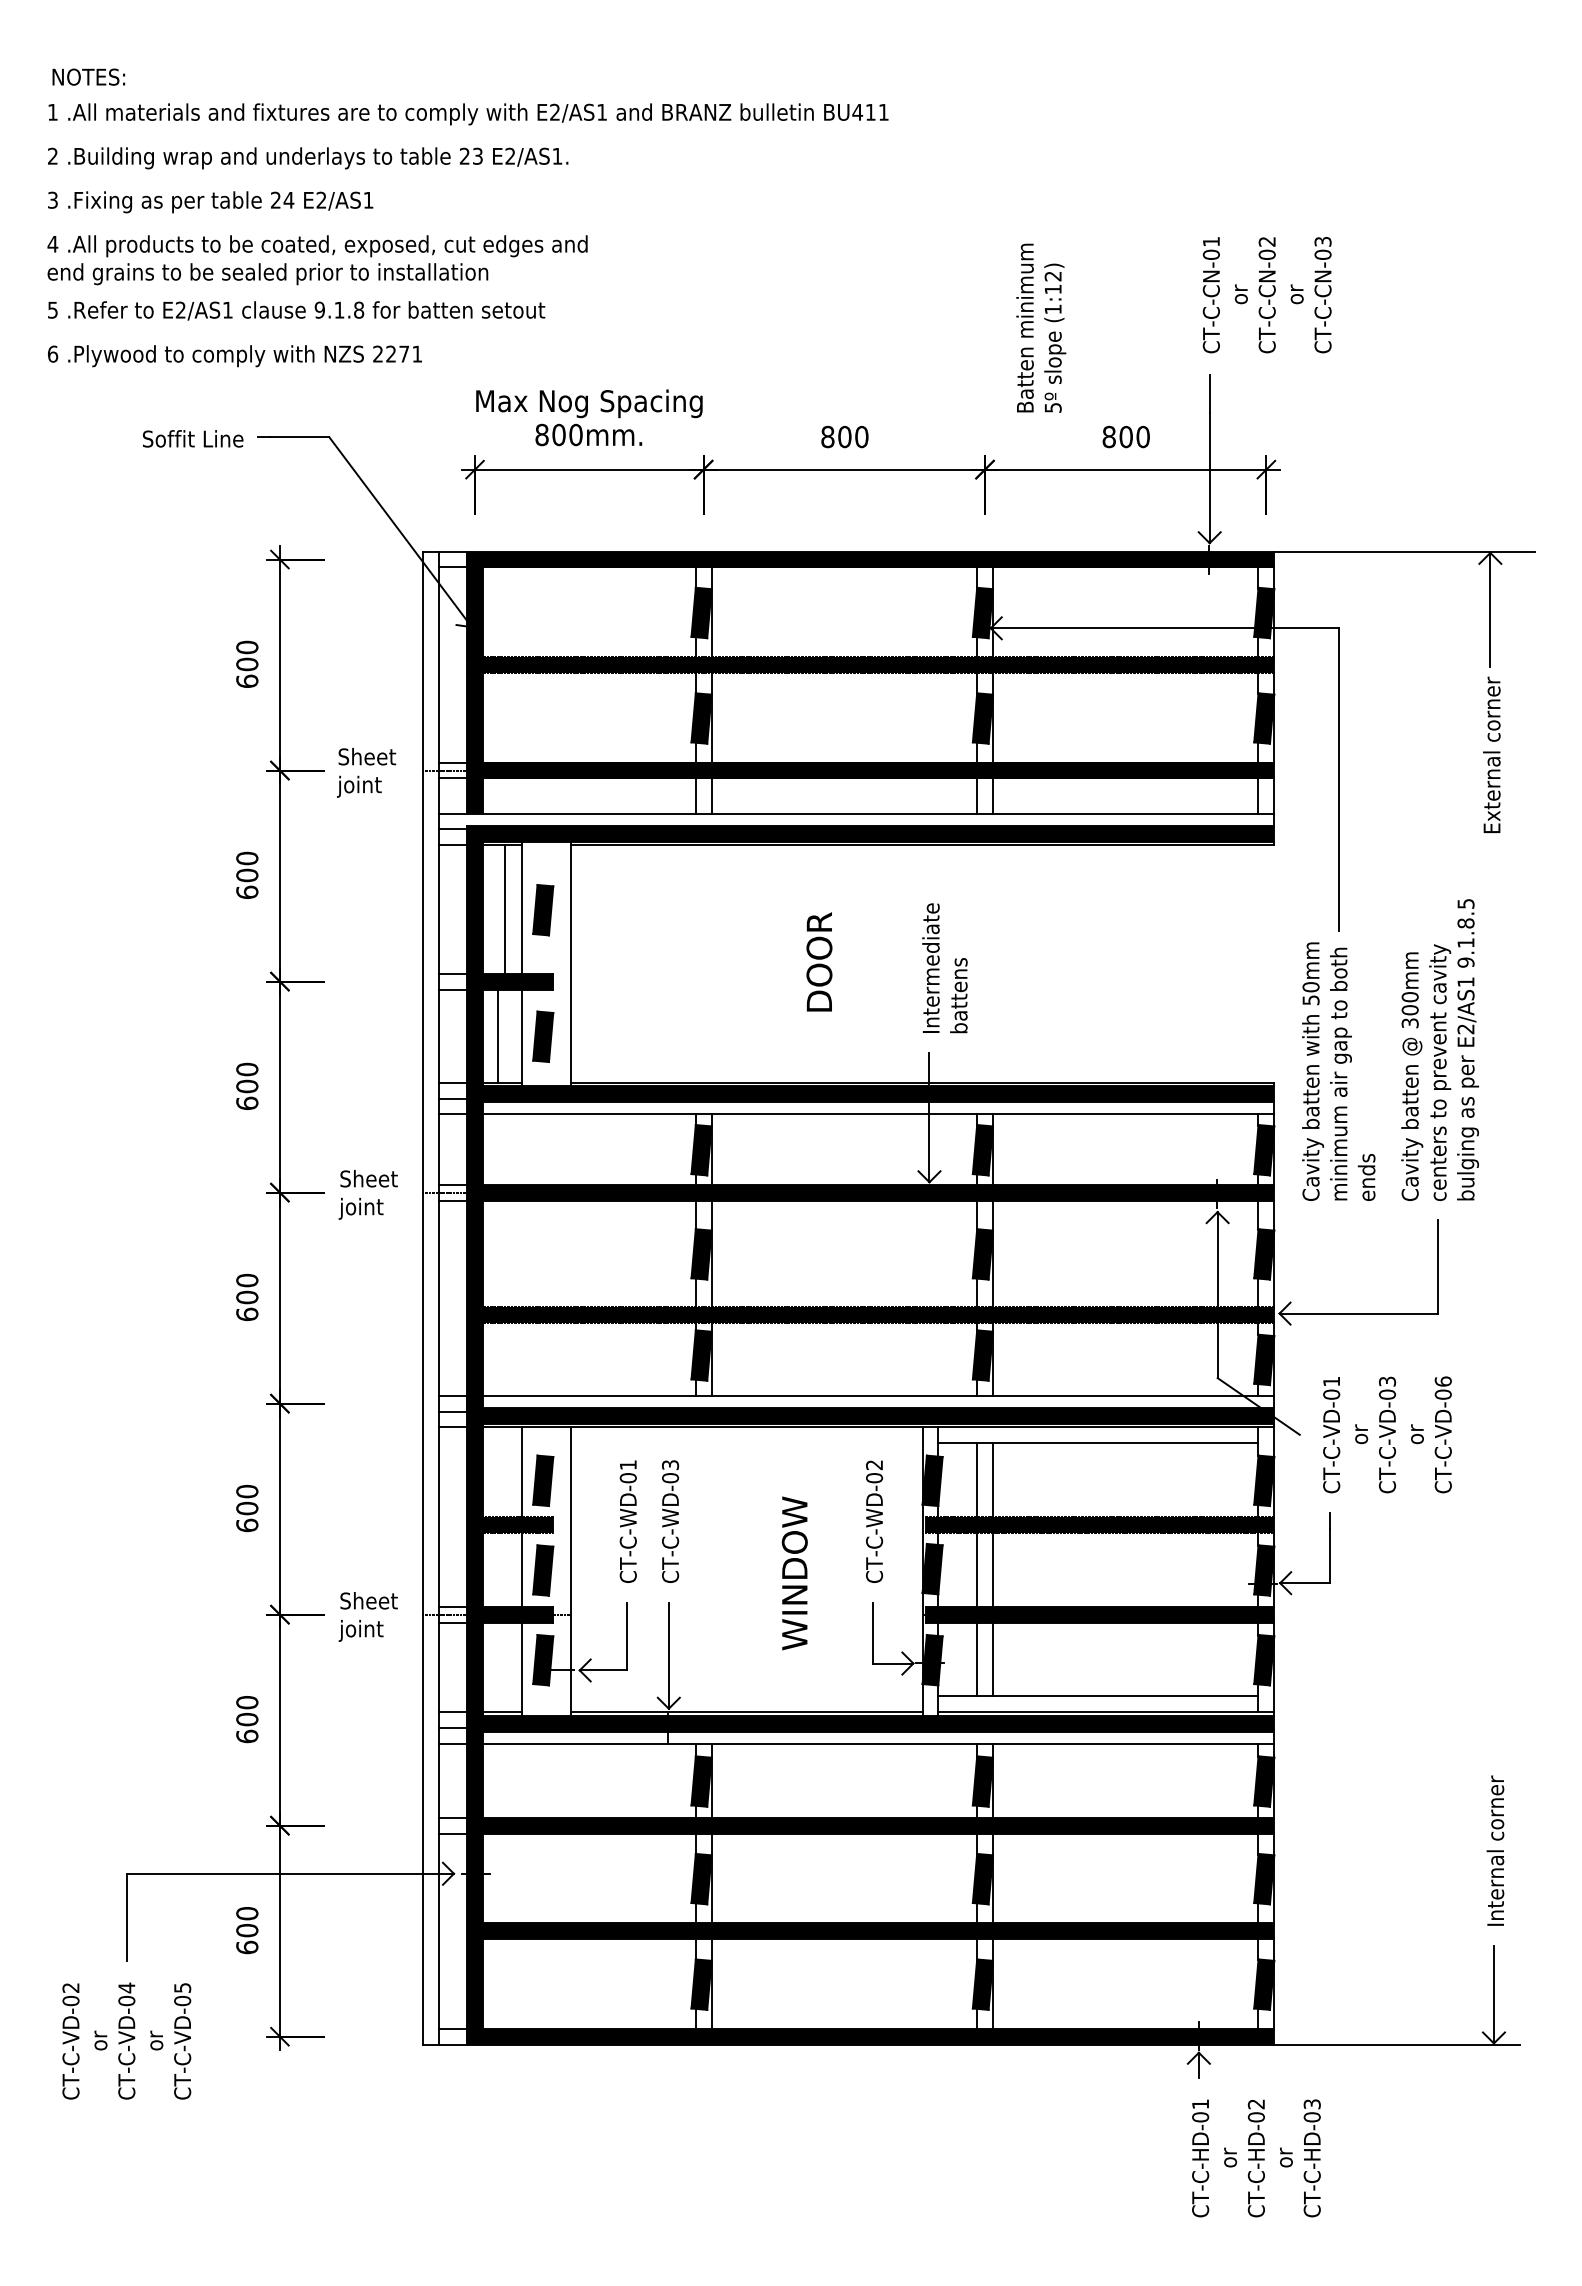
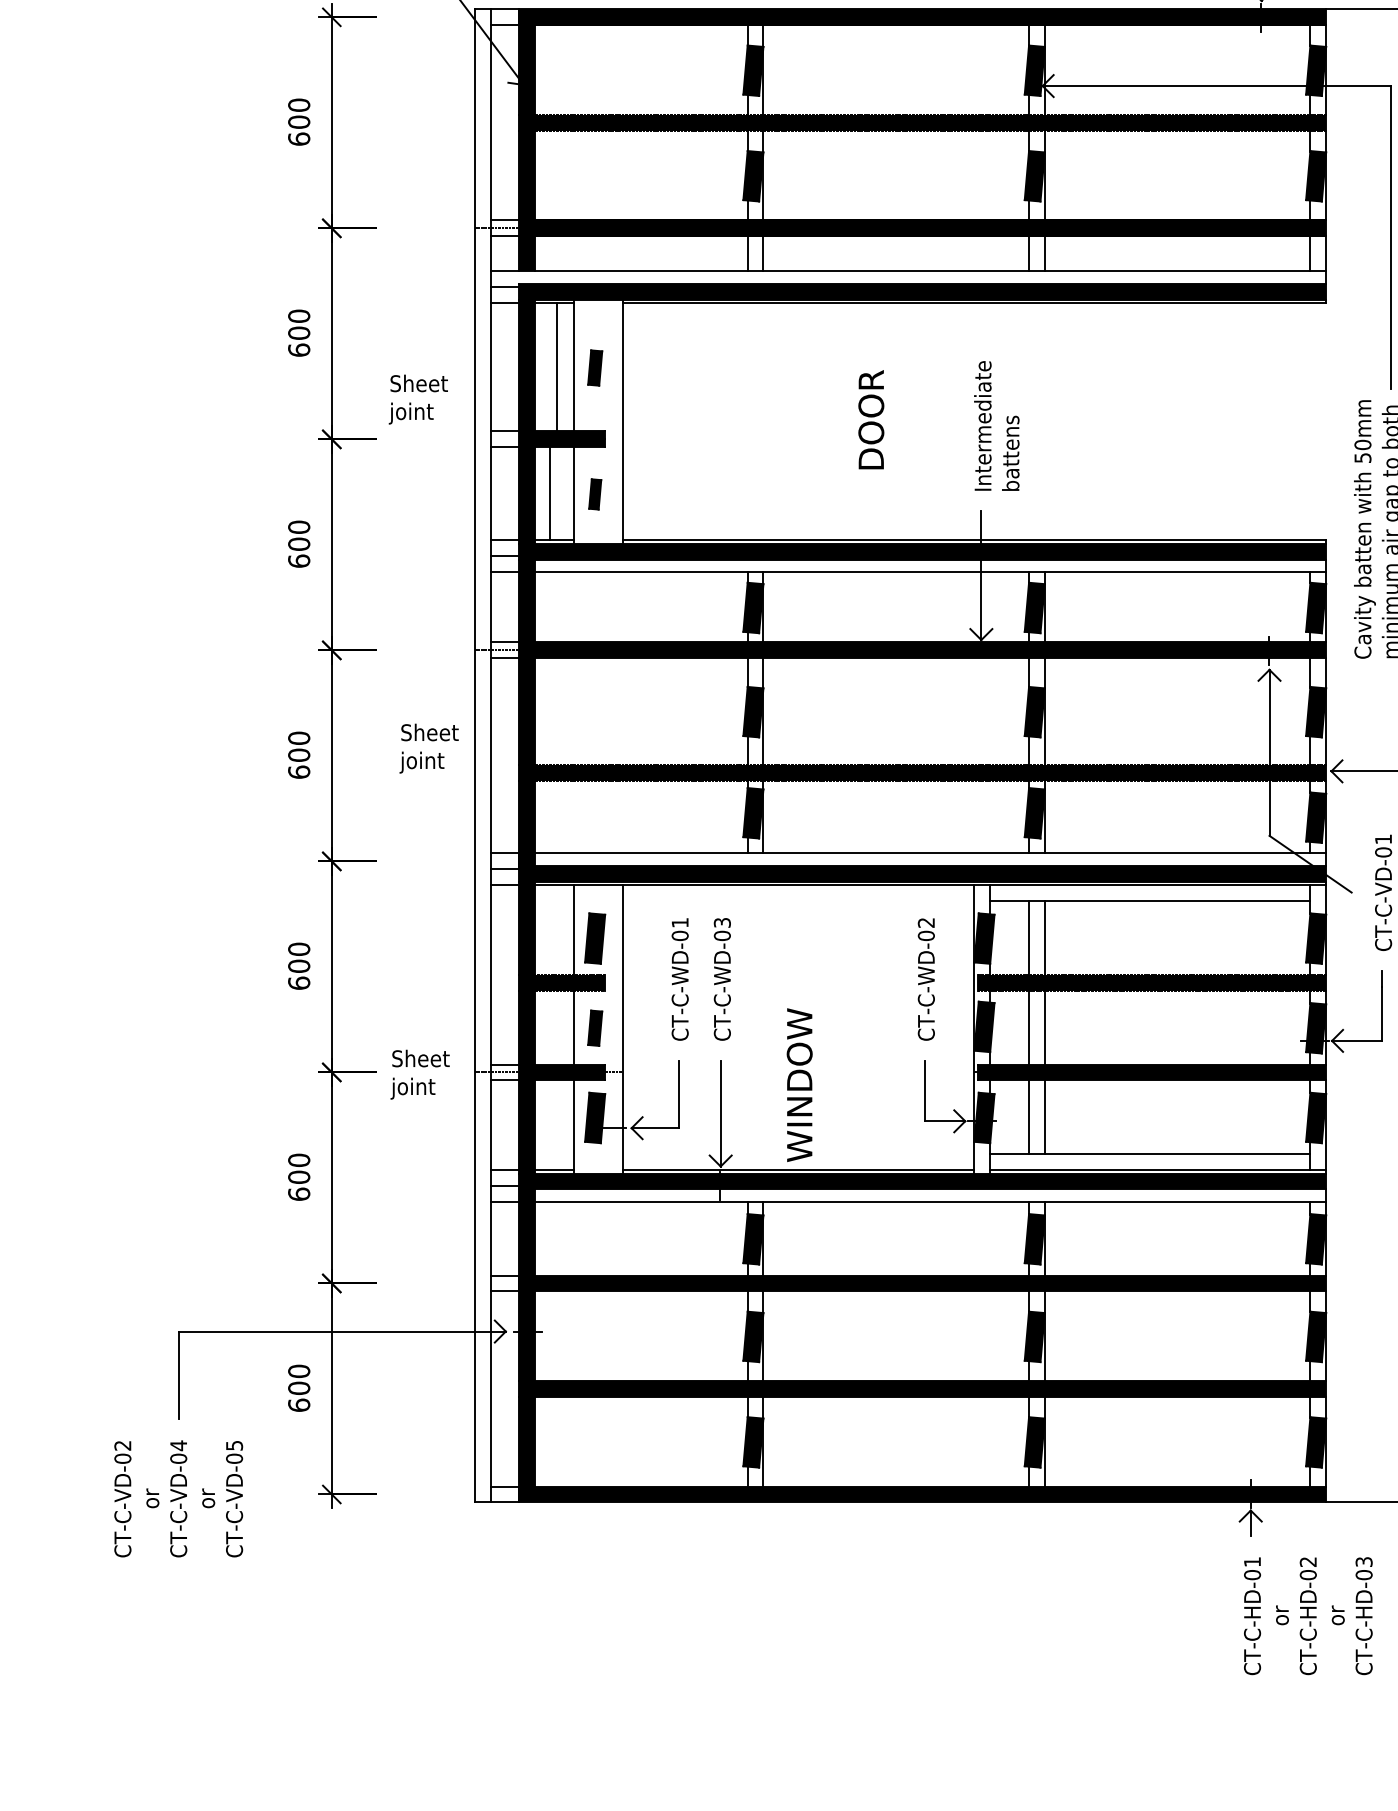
text: (366, 772) -> (418, 399), moved
part: (543, 910) -> (595, 368), size x0.7
part: (543, 1036) -> (595, 494), size x0.6
text: (367, 1194) -> (428, 748), moved
part: (543, 1570) -> (595, 1028), size x0.7
text: (794, 1573) -> (799, 1085), moved

